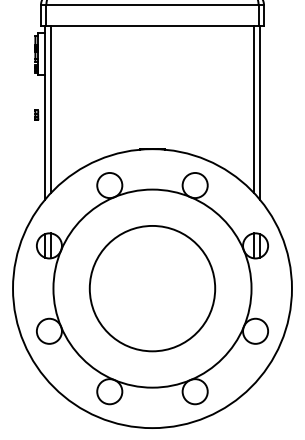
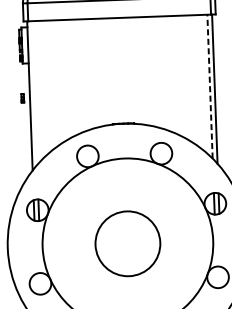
line: (50, 109) -> (34, 92), removed
line: (254, 109) -> (210, 86), solid -> dashed
circle: (152, 288) -> (127, 243), size x0.6

